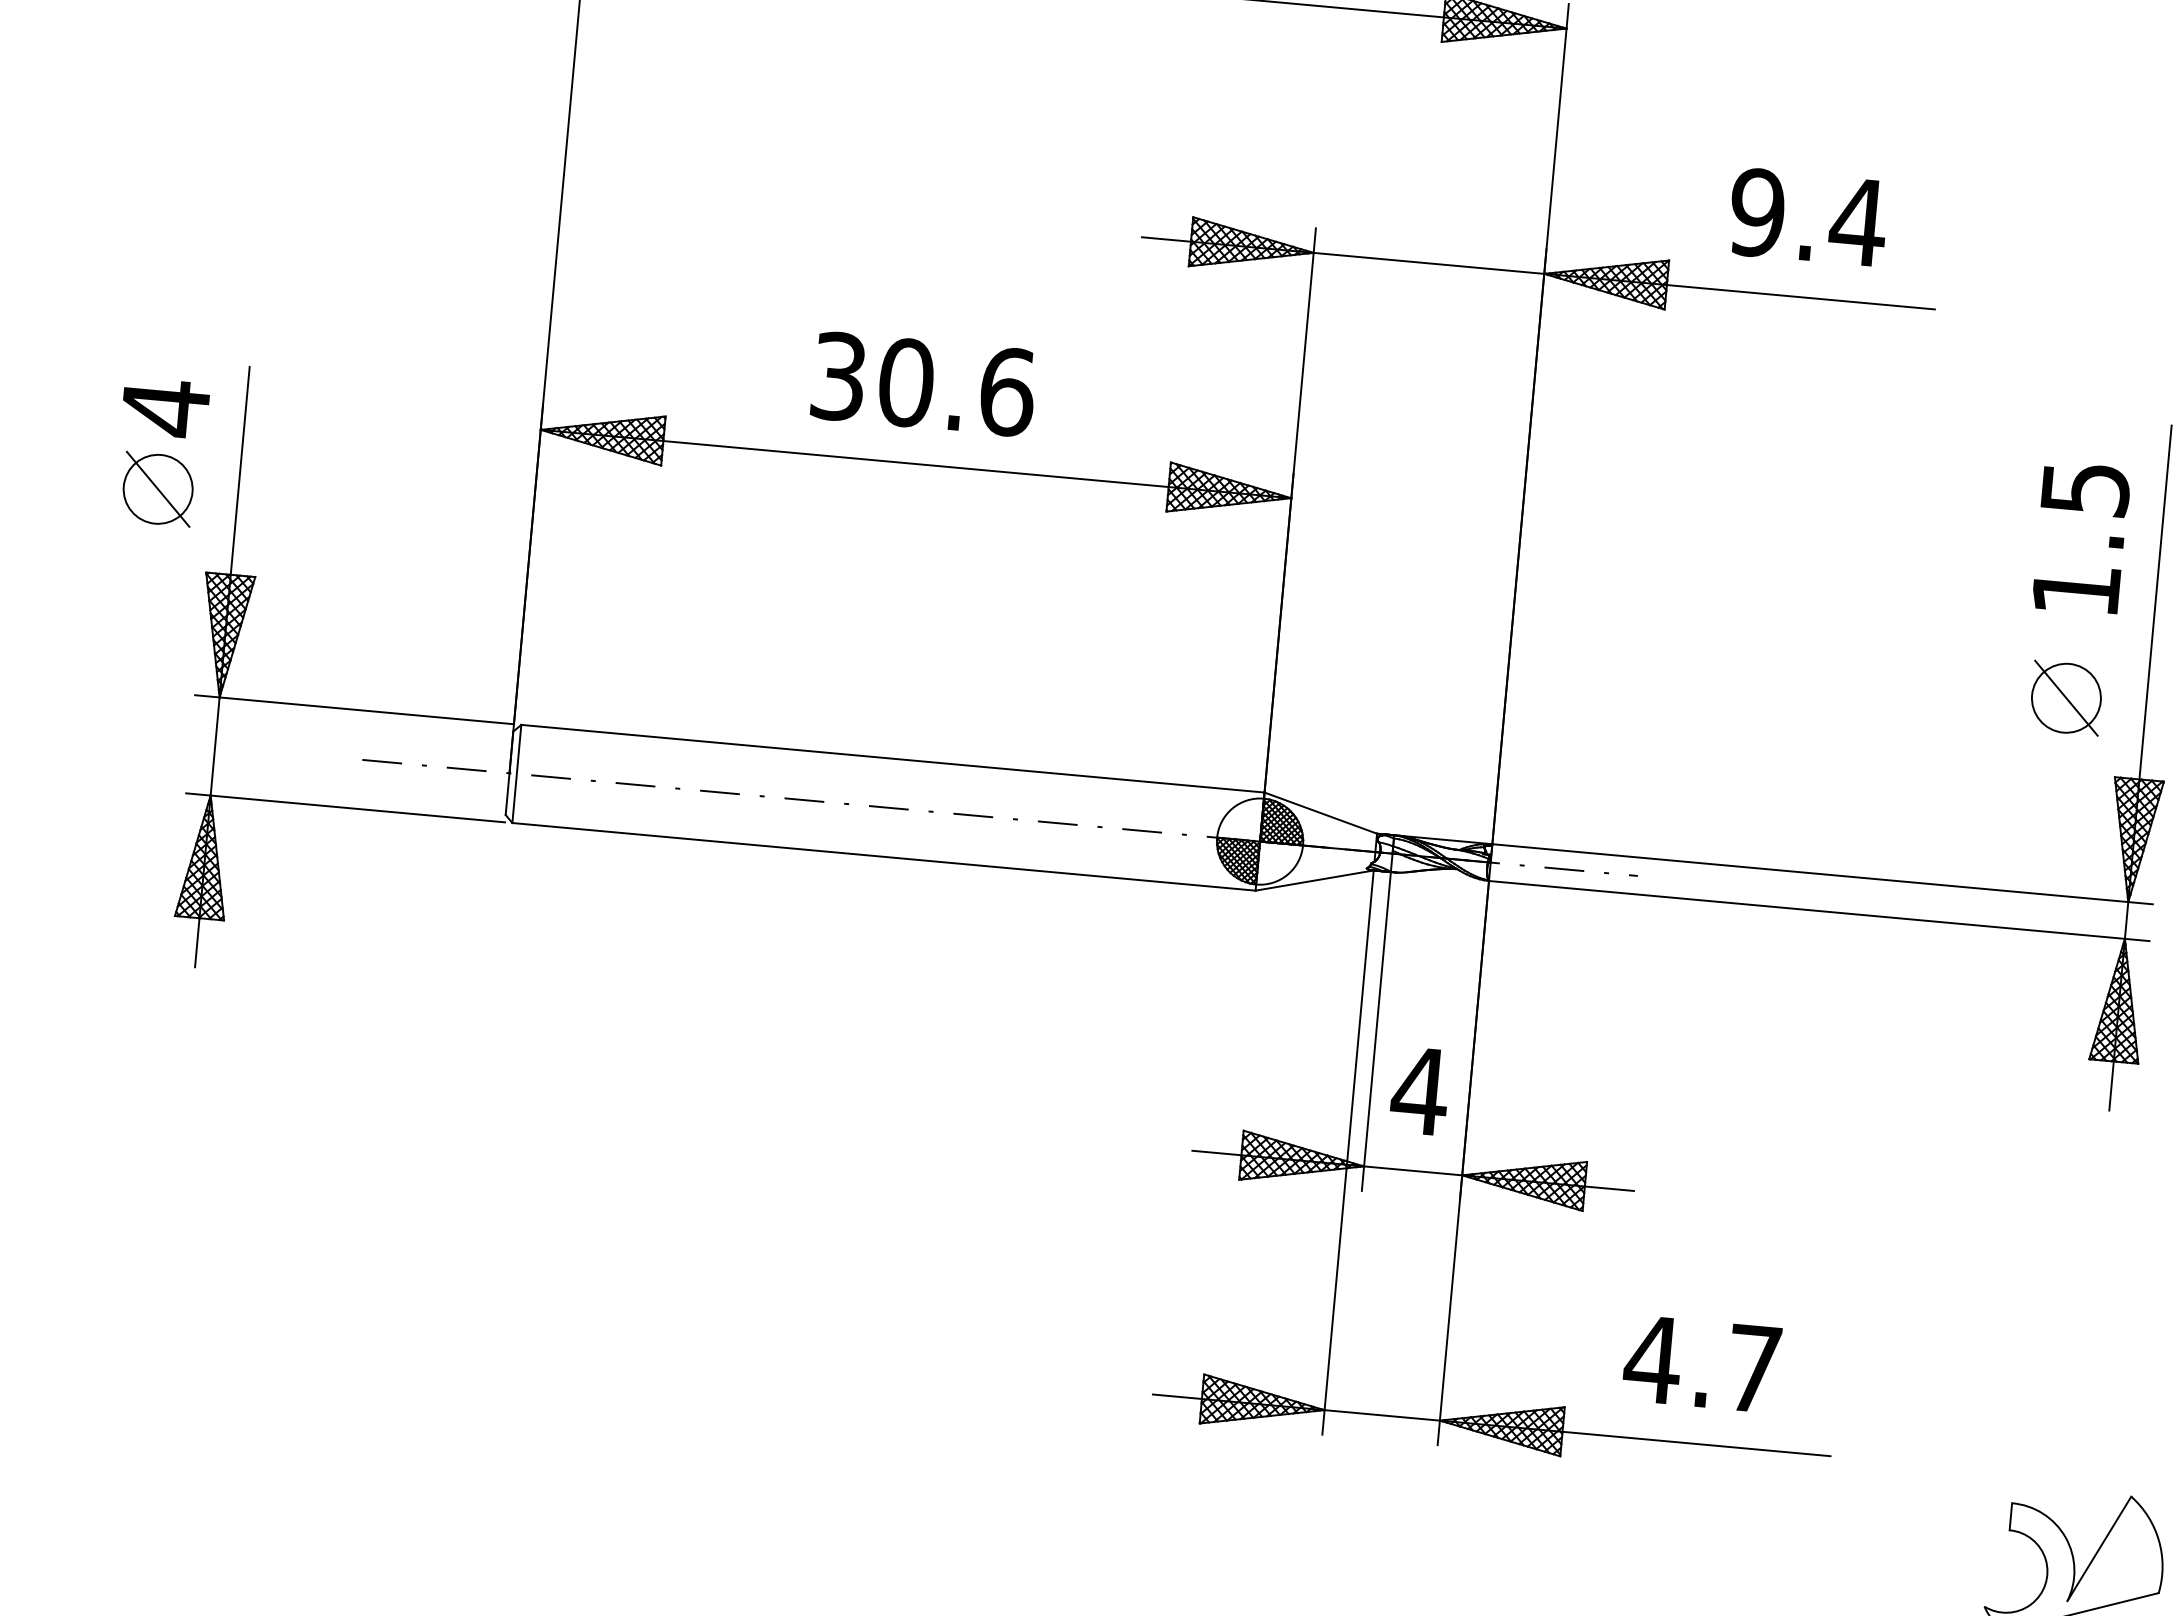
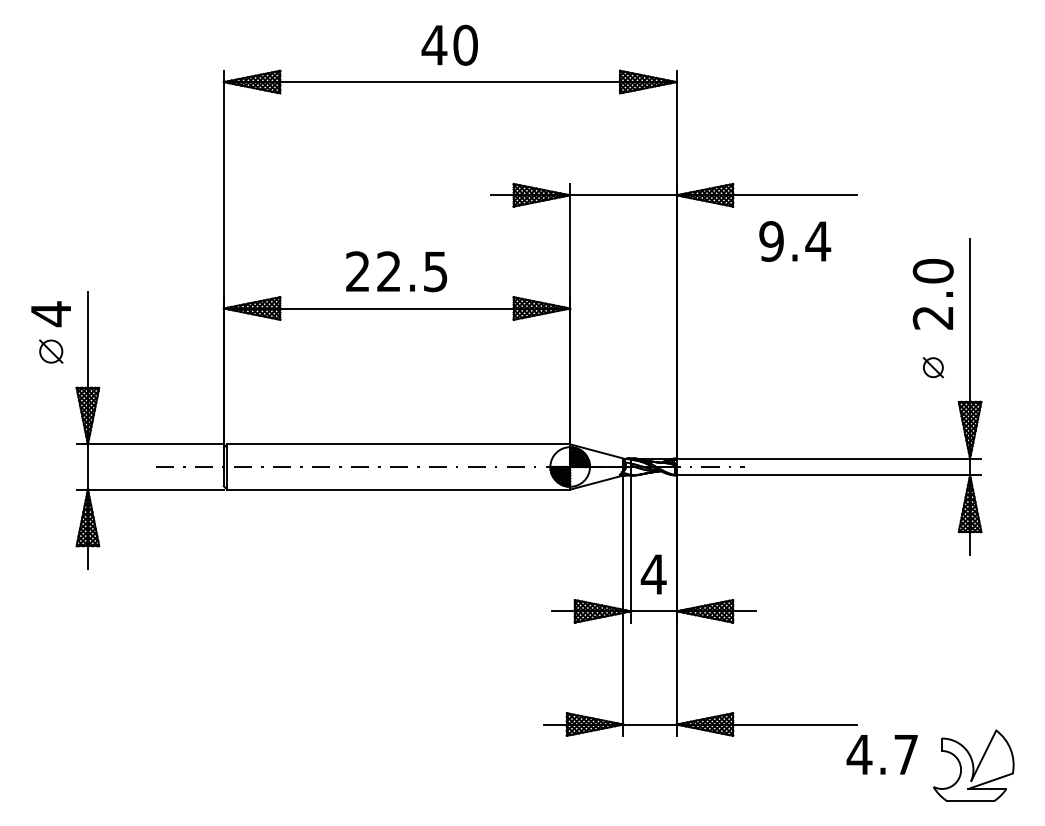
text: (1809, 217) -> (795, 241), moved
text: (924, 383) -> (397, 271), 30.6 -> 22.5
part: (158, 489) -> (51, 351), size x0.7
text: (2079, 537) -> (932, 293), 1.5 -> 2.0
part: (2066, 697) -> (933, 367), size x0.6
text: (1700, 1363) -> (881, 754), moved

